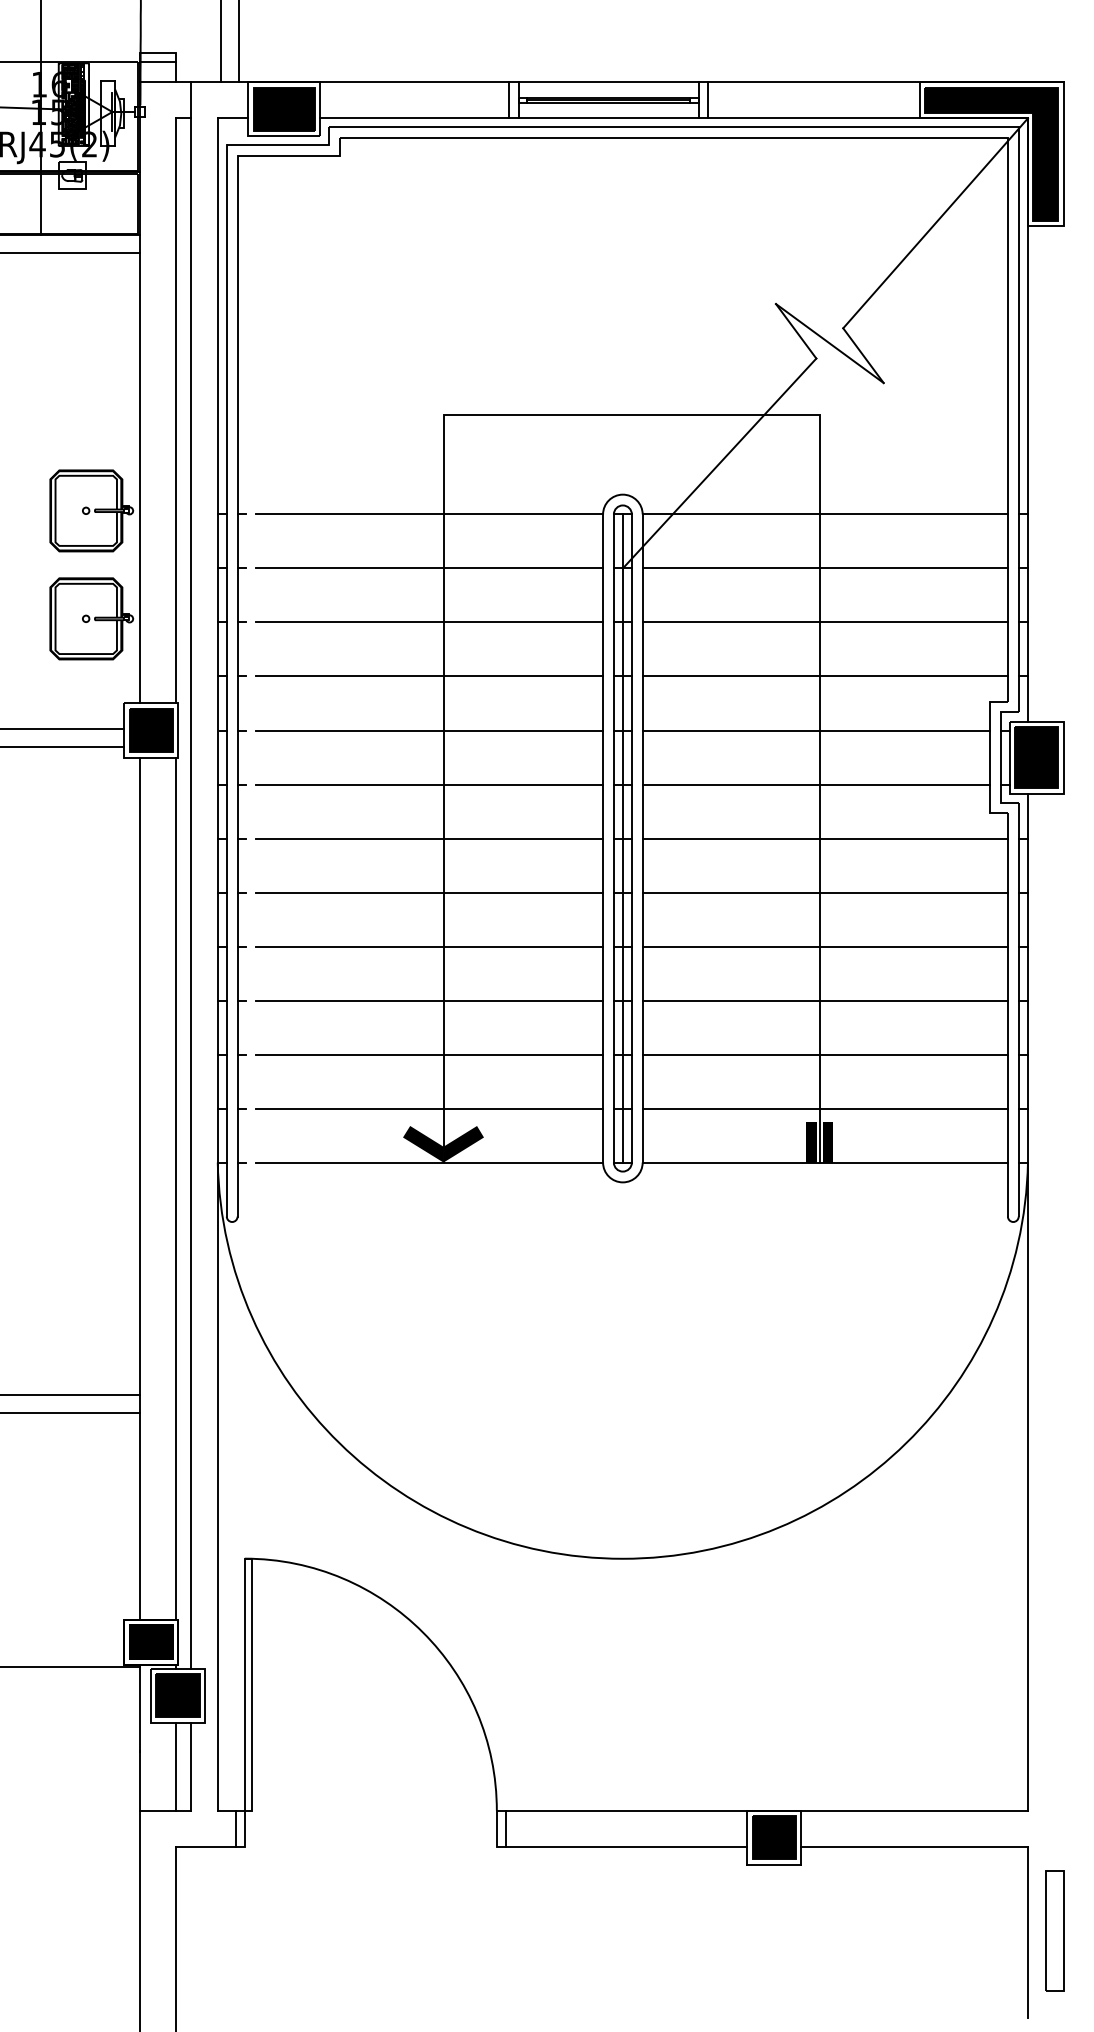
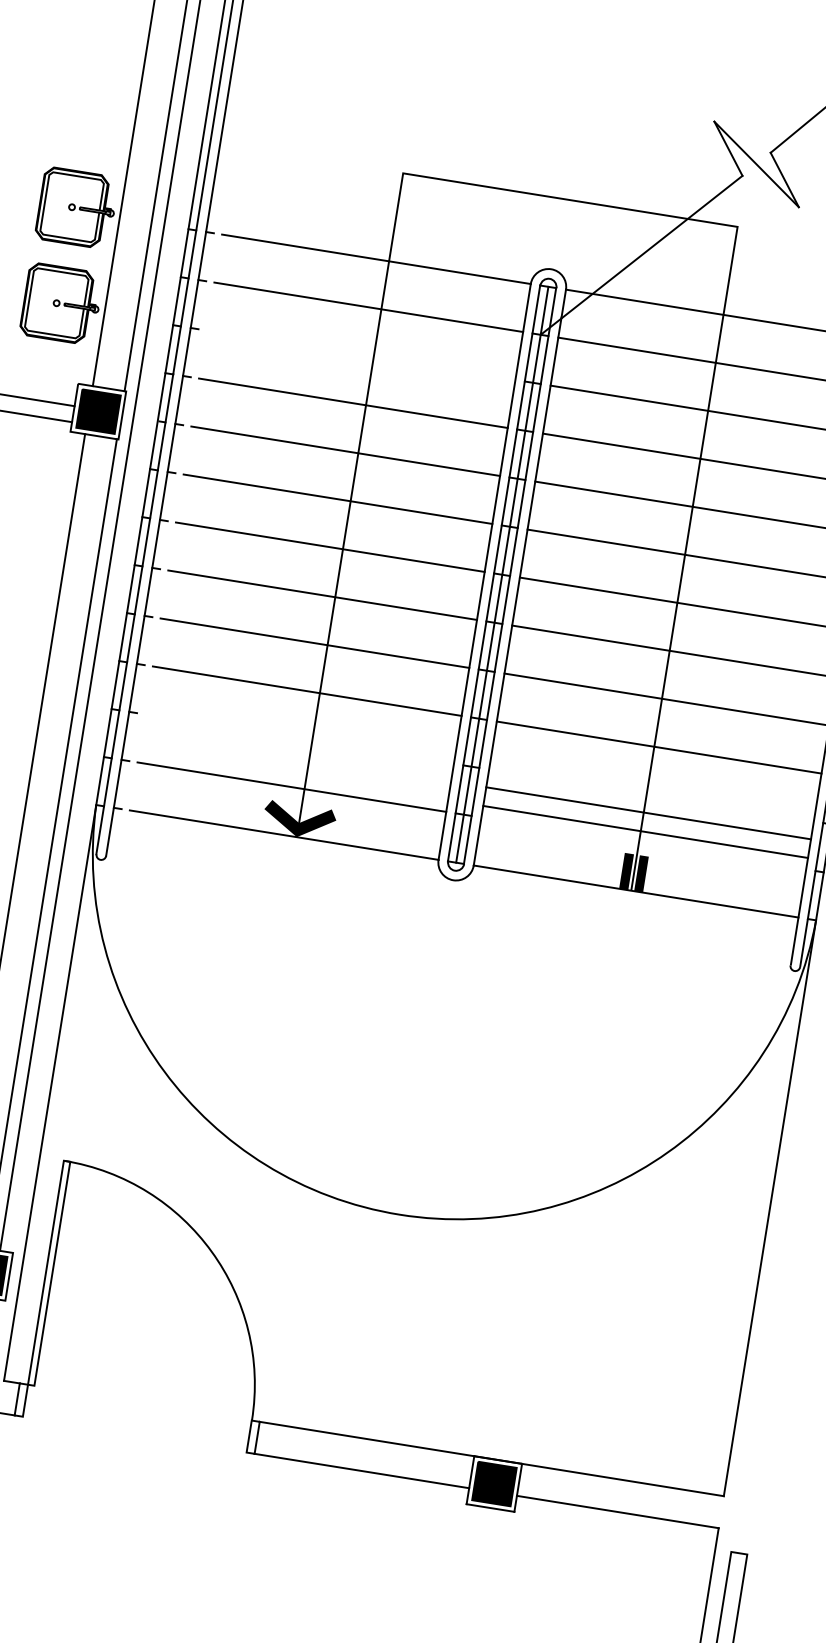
line: (429, 622) -> (361, 355), removed
line: (429, 1054) -> (299, 739), removed
line: (825, 1054) -> (645, 831), moved
line: (825, 1108) -> (648, 813), moved

